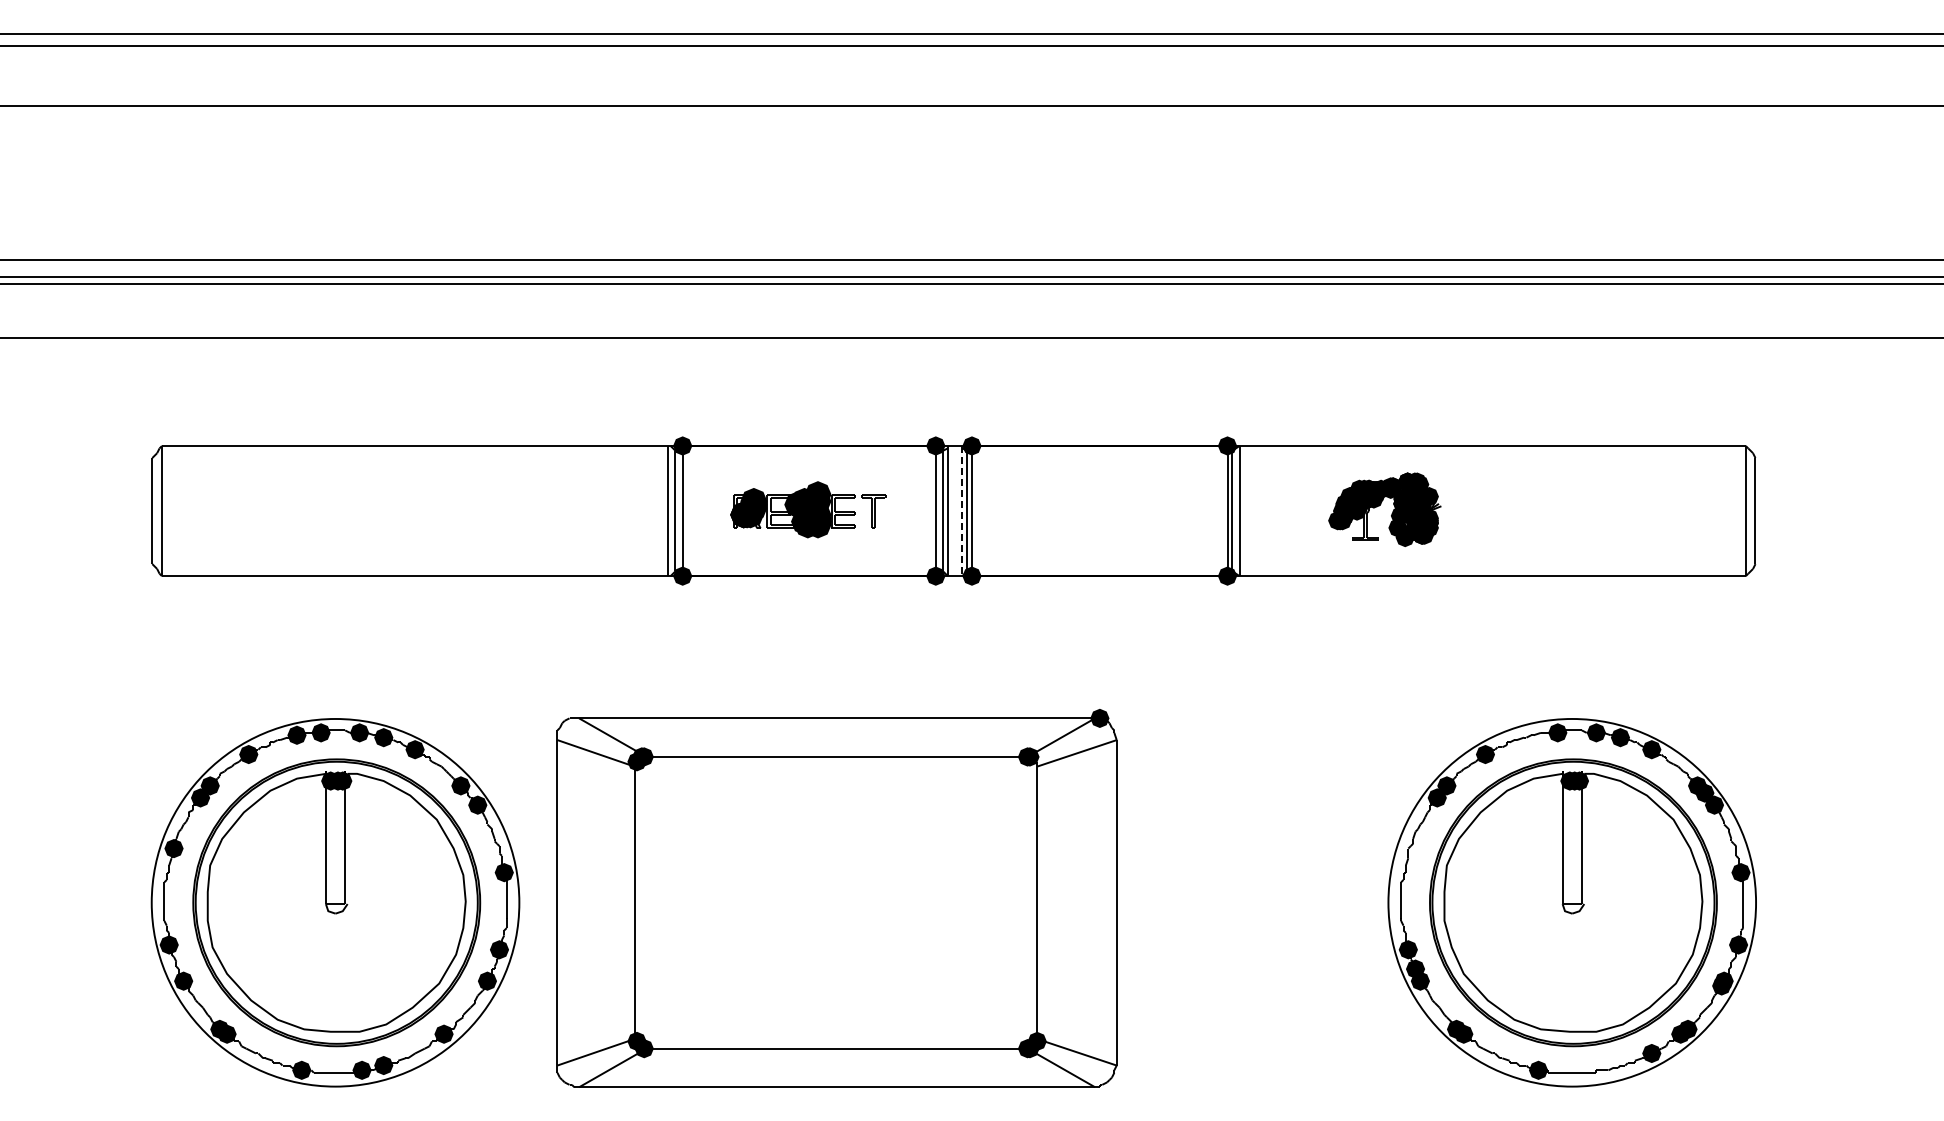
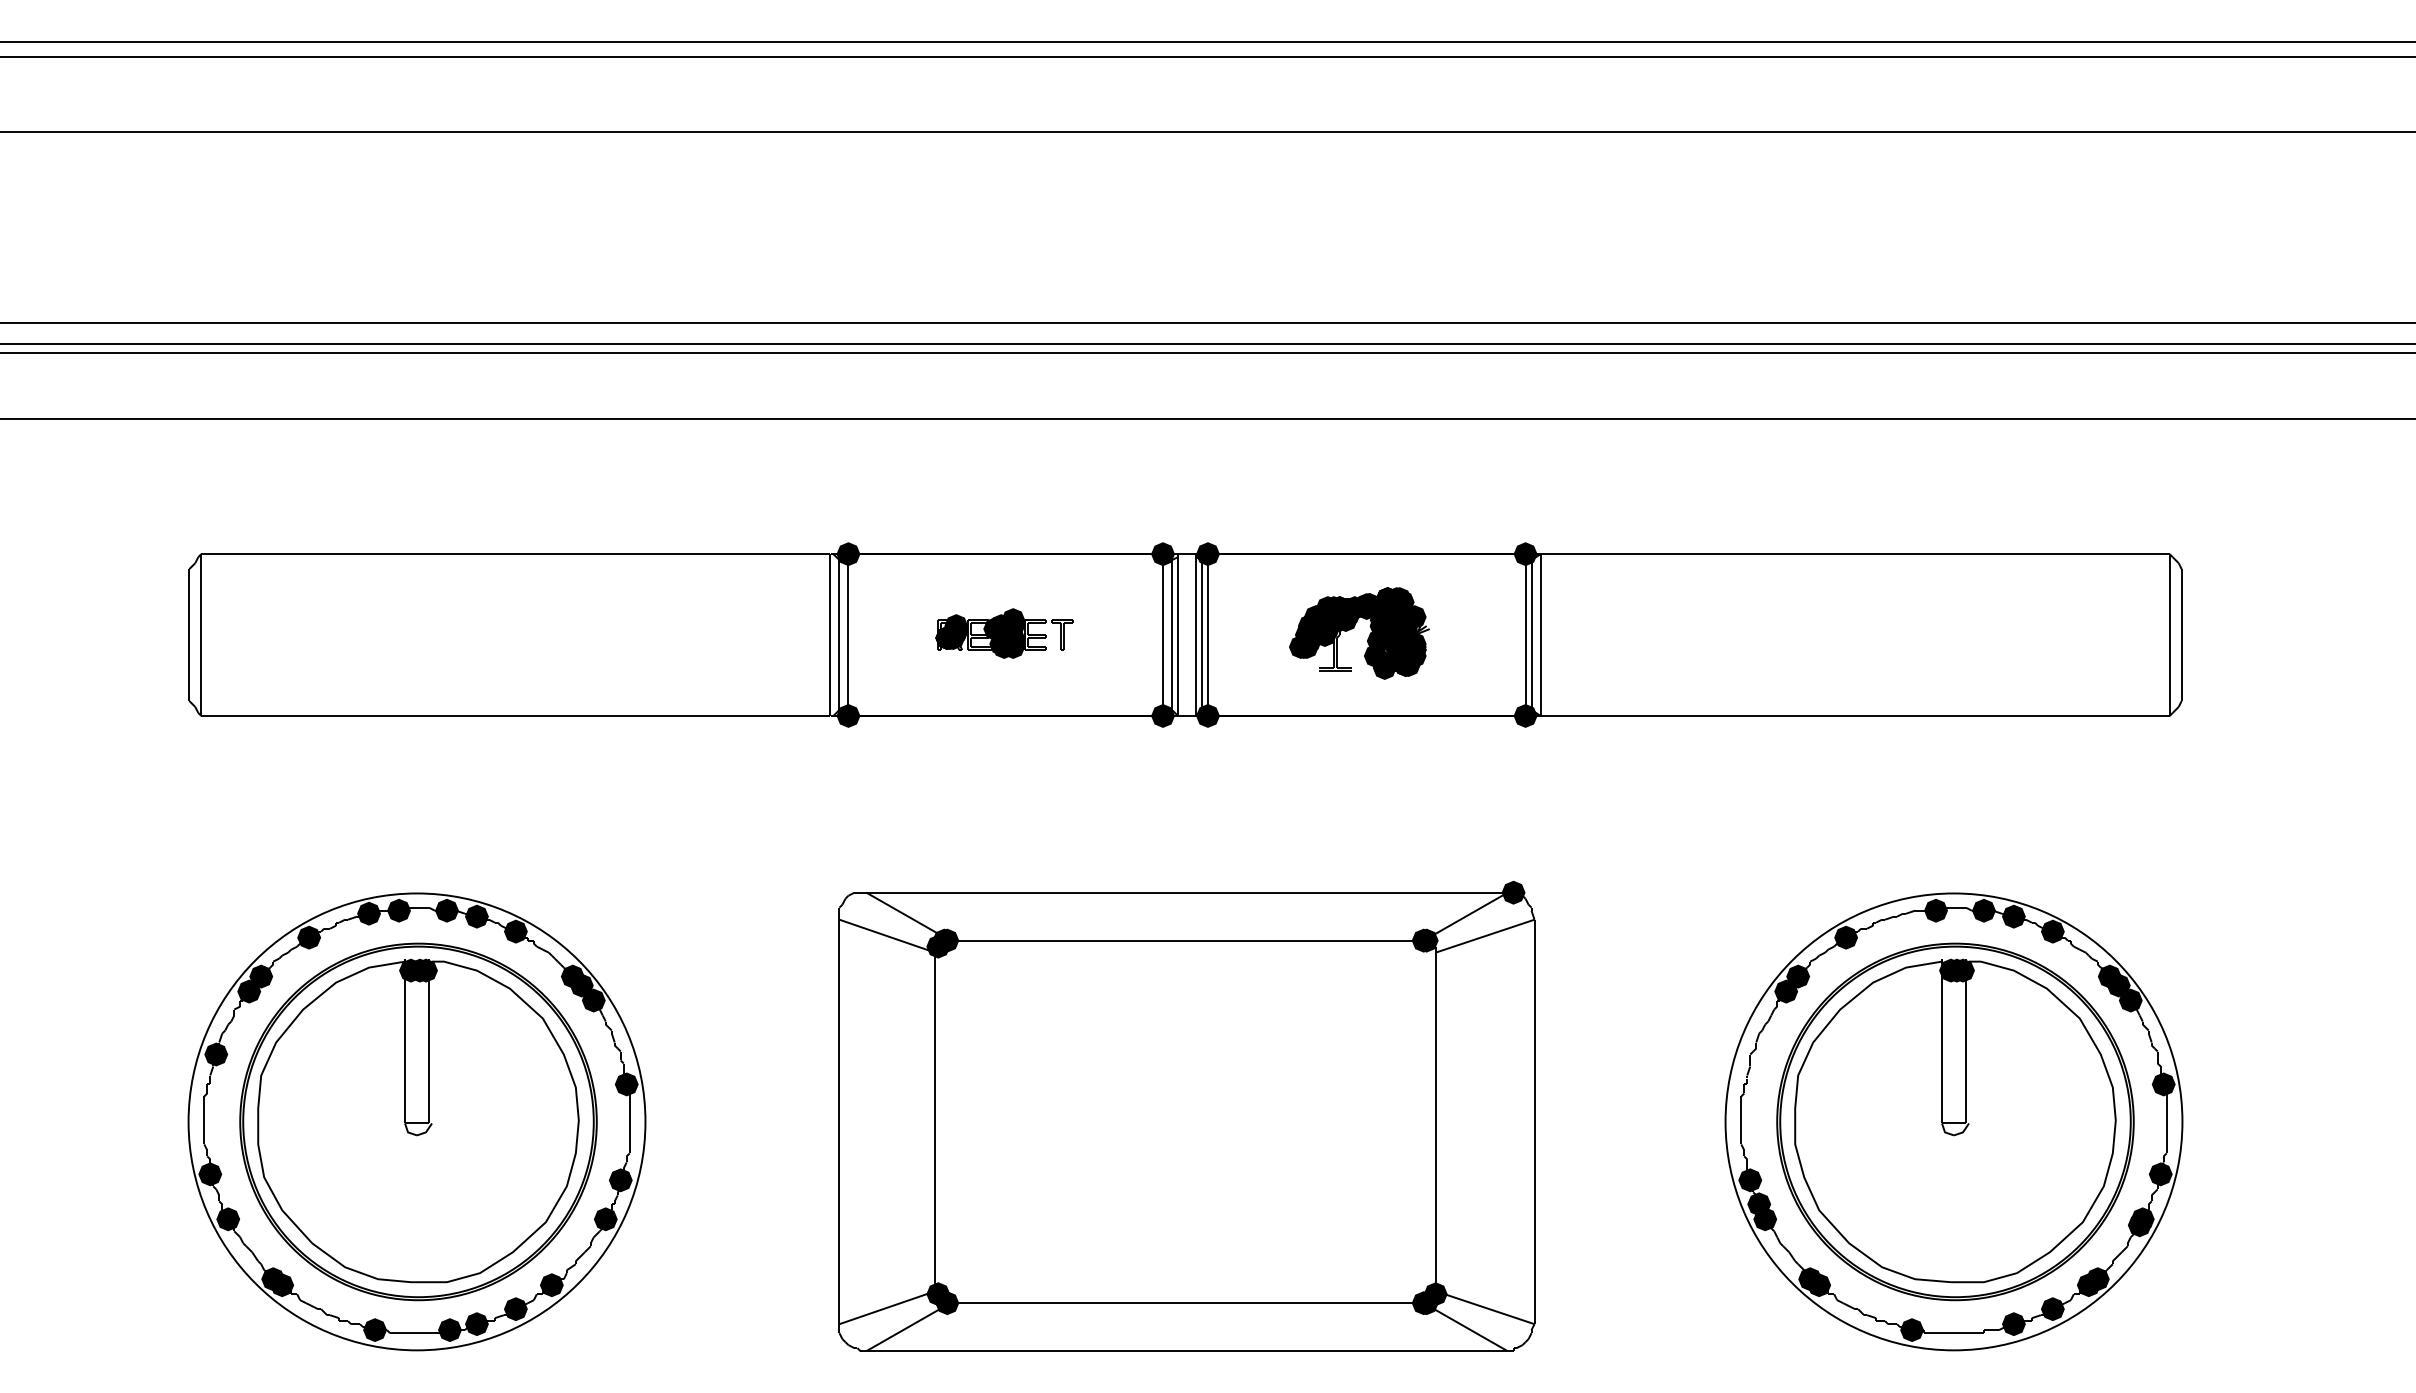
part: (808, 509) -> (1004, 633), size x0.71
part: (1384, 509) -> (1359, 633), moved
line: (962, 511) -> (1196, 635), dashed -> solid
fill: (467, 792) -> (581, 984), added
part: (836, 898) -> (1186, 1116), moved
fill: (414, 1053) -> (515, 1309), added
fill: (1620, 1065) -> (2013, 1324), added

